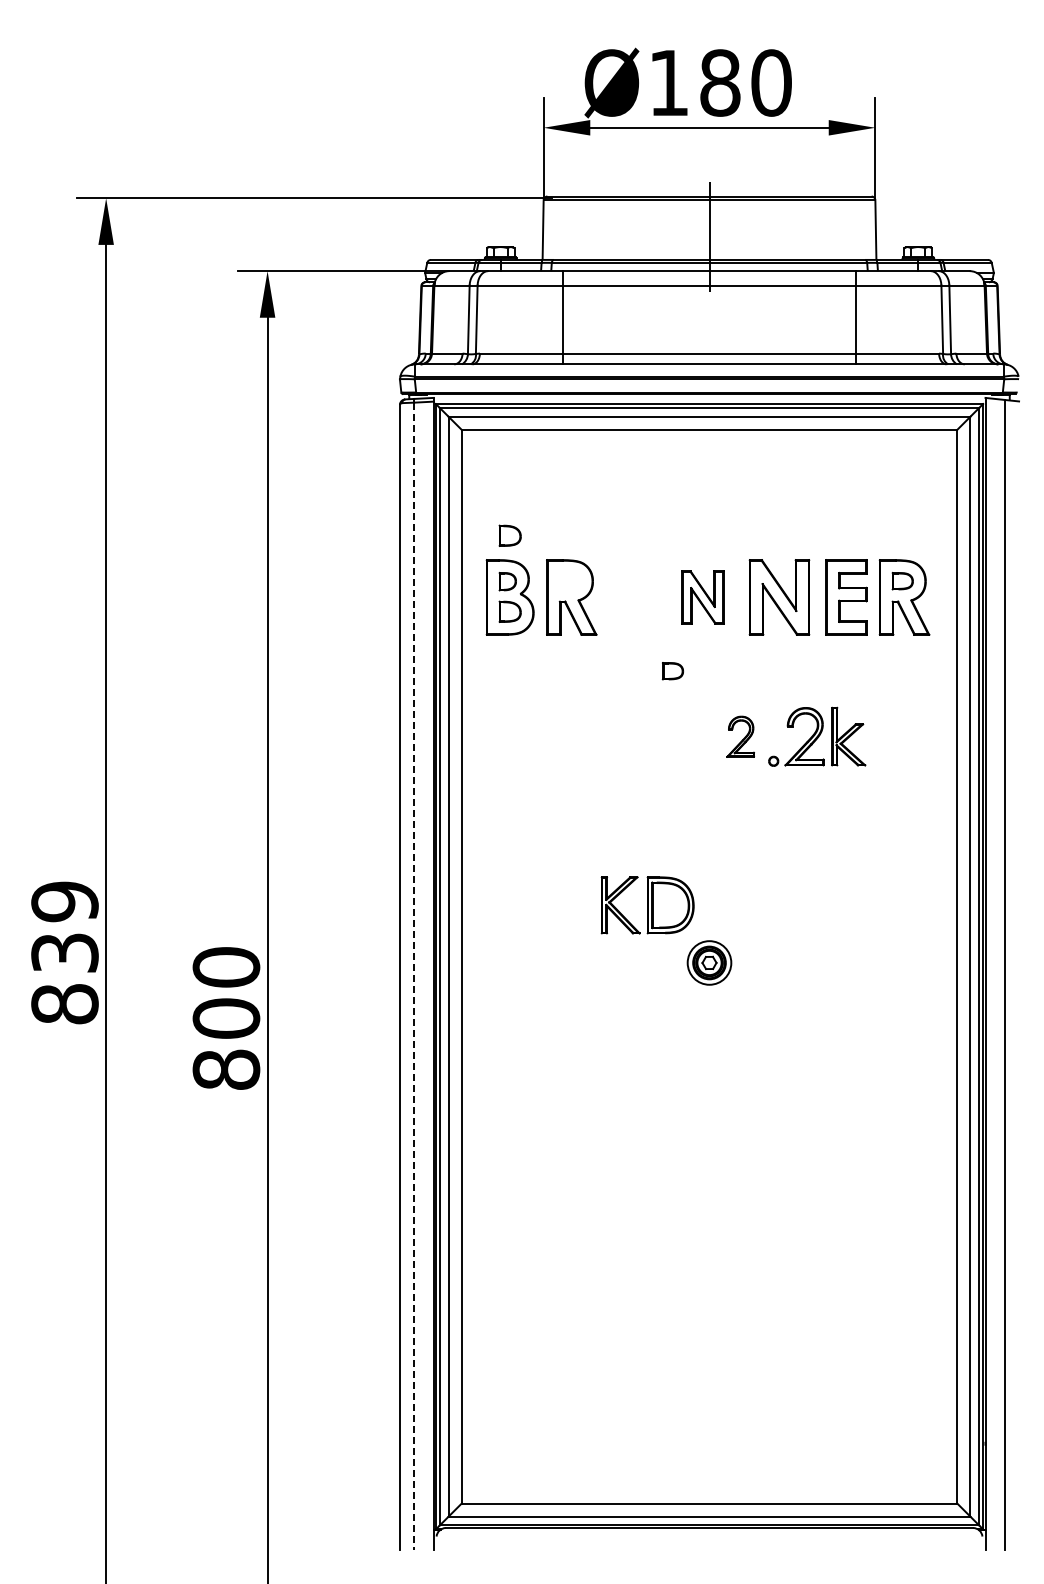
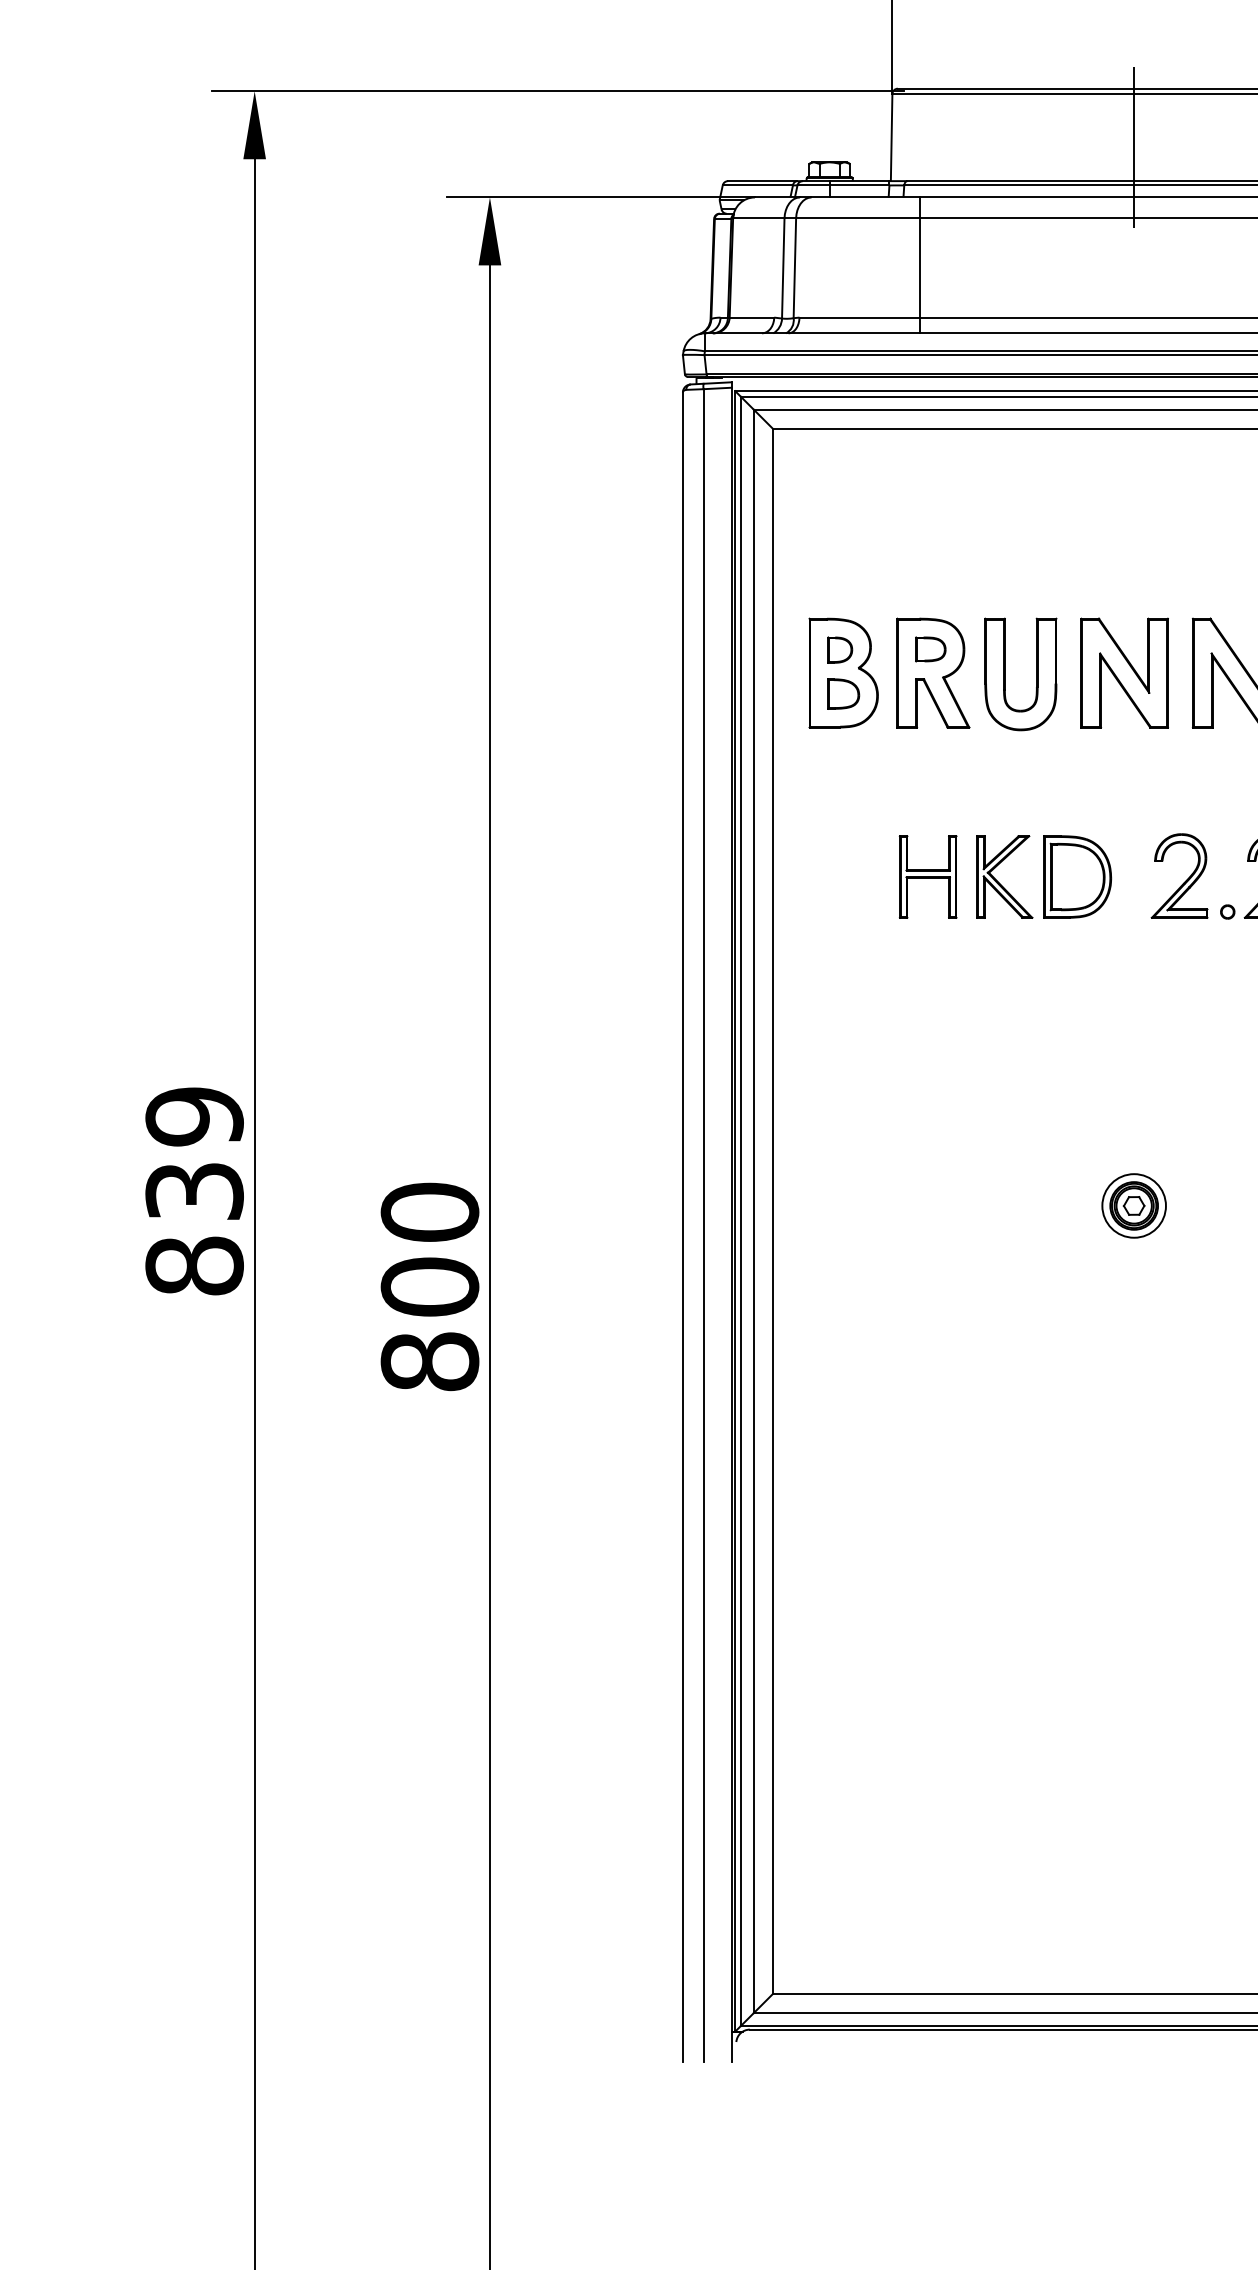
part: (509, 535) -> (842, 582), removed
part: (702, 597) -> (1123, 673), size x1.43
part: (621, 598) -> (1005, 674), added
part: (672, 671) -> (930, 649), moved
part: (740, 736) -> (1179, 875), size x1.43
part: (567, 737) -> (927, 877), added
part: (647, 905) -> (1043, 877), moved
line: (414, 976) -> (704, 1225), dashed -> solid

